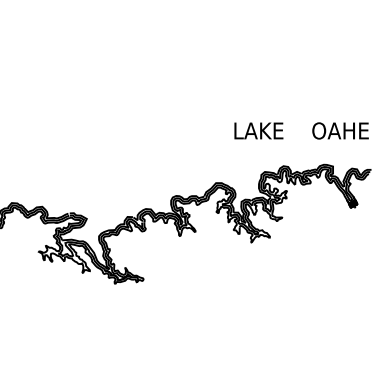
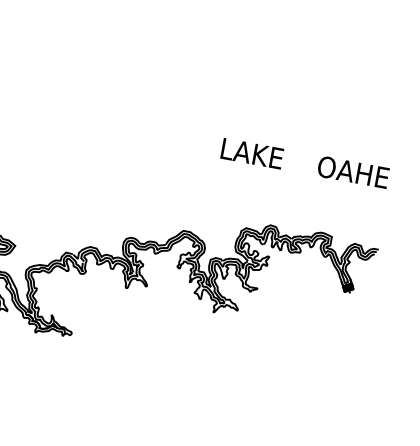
text: (301, 130) -> (305, 162), moved

